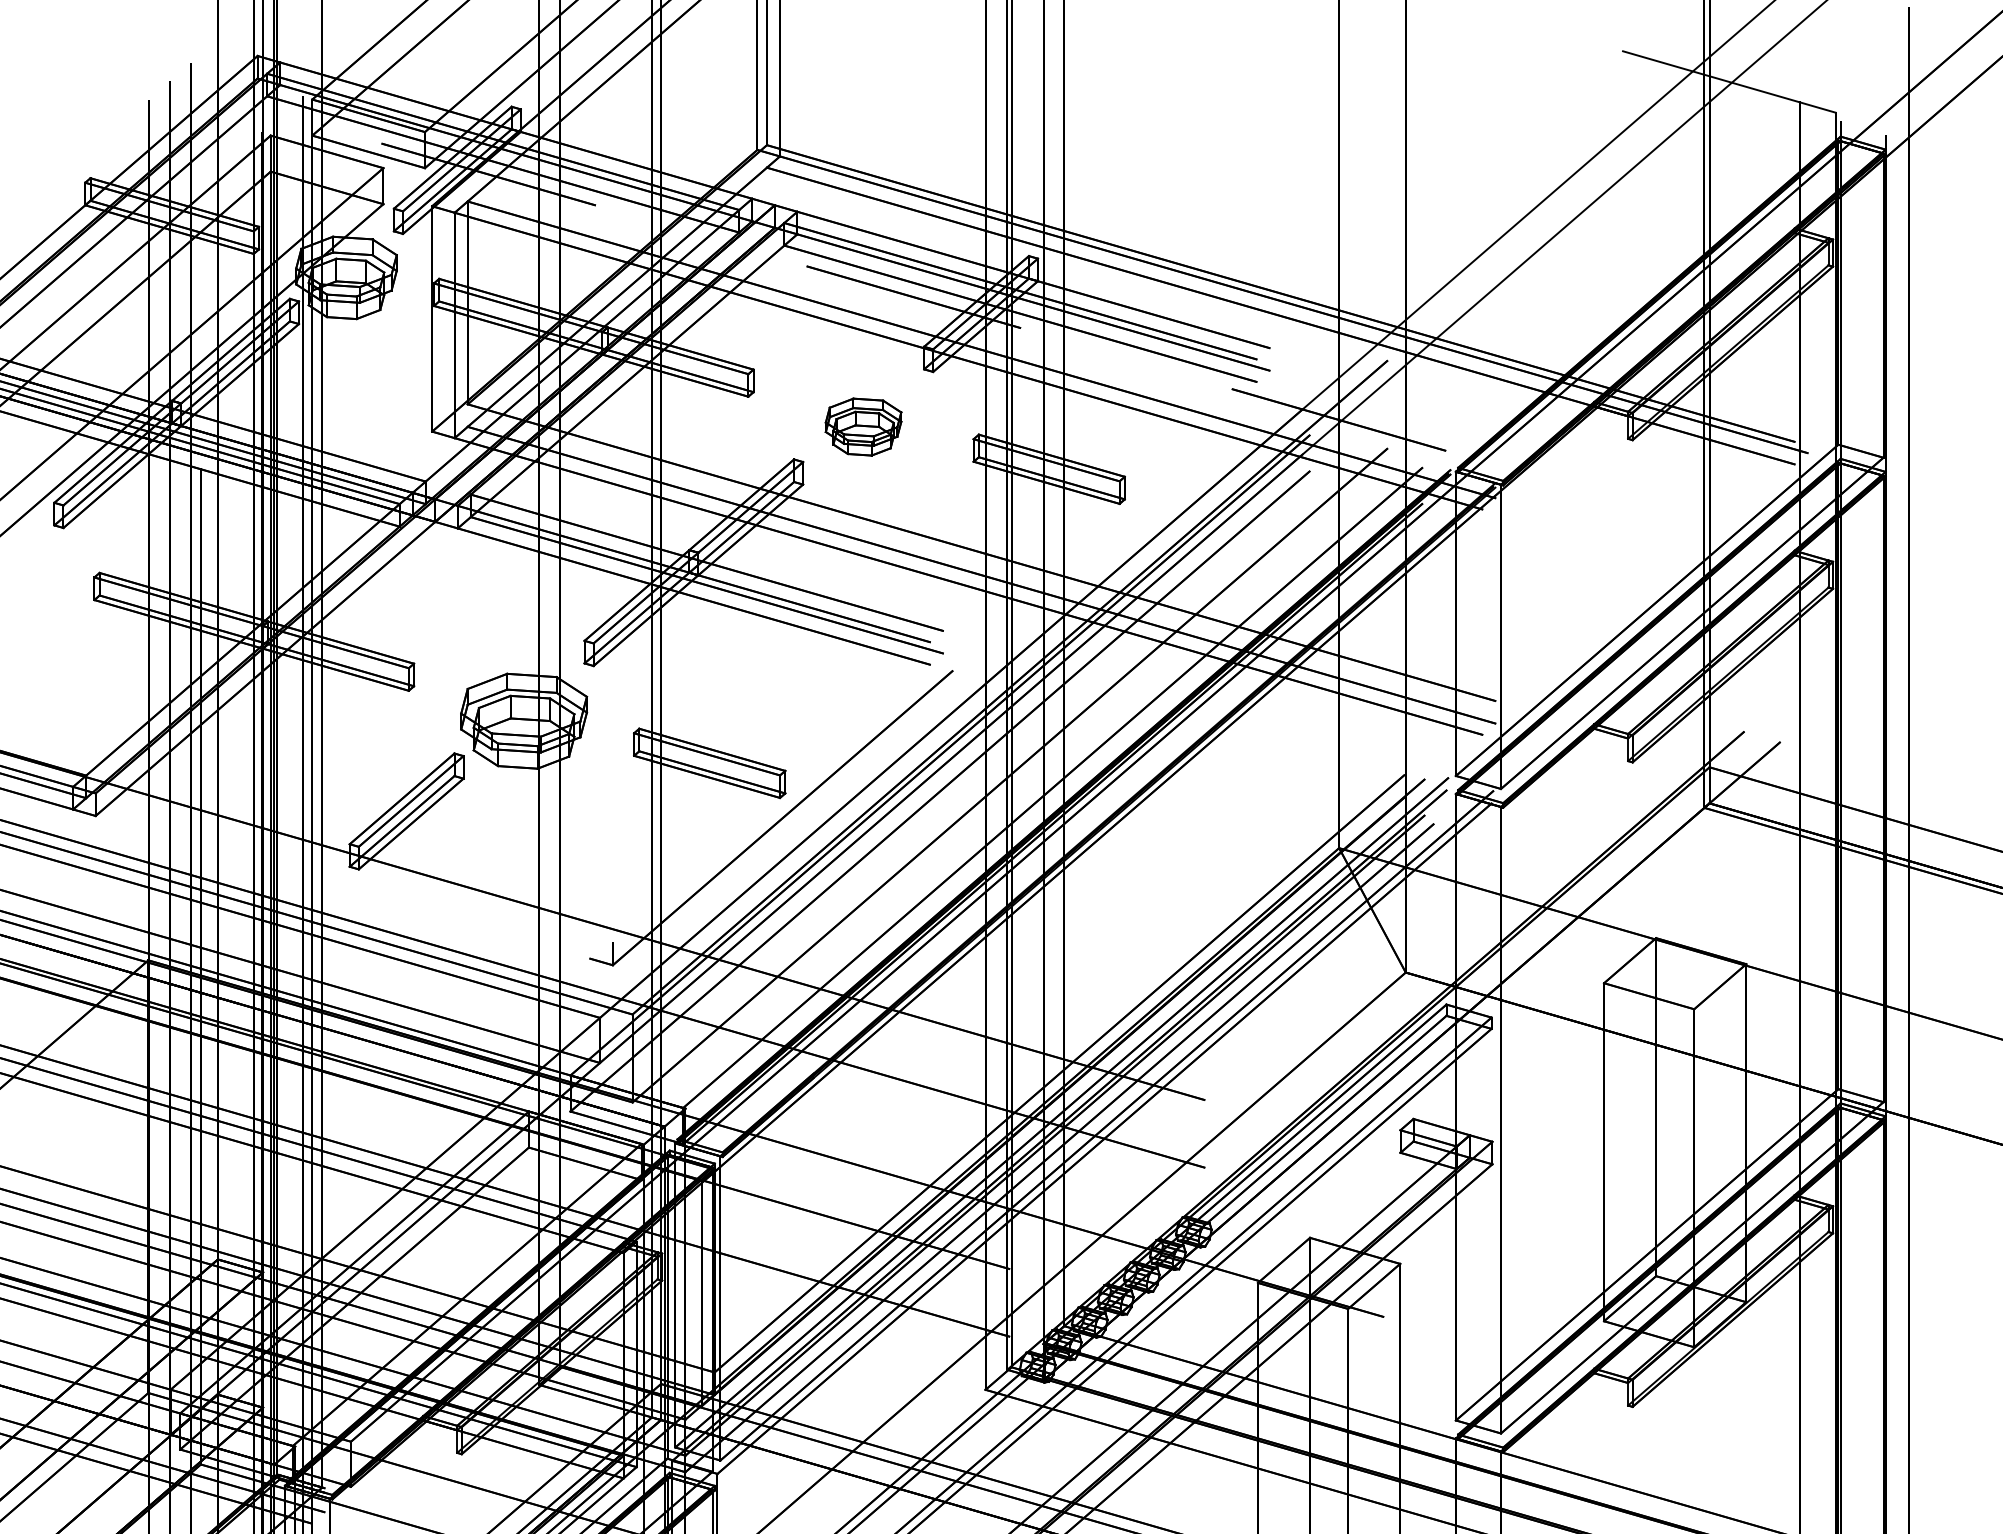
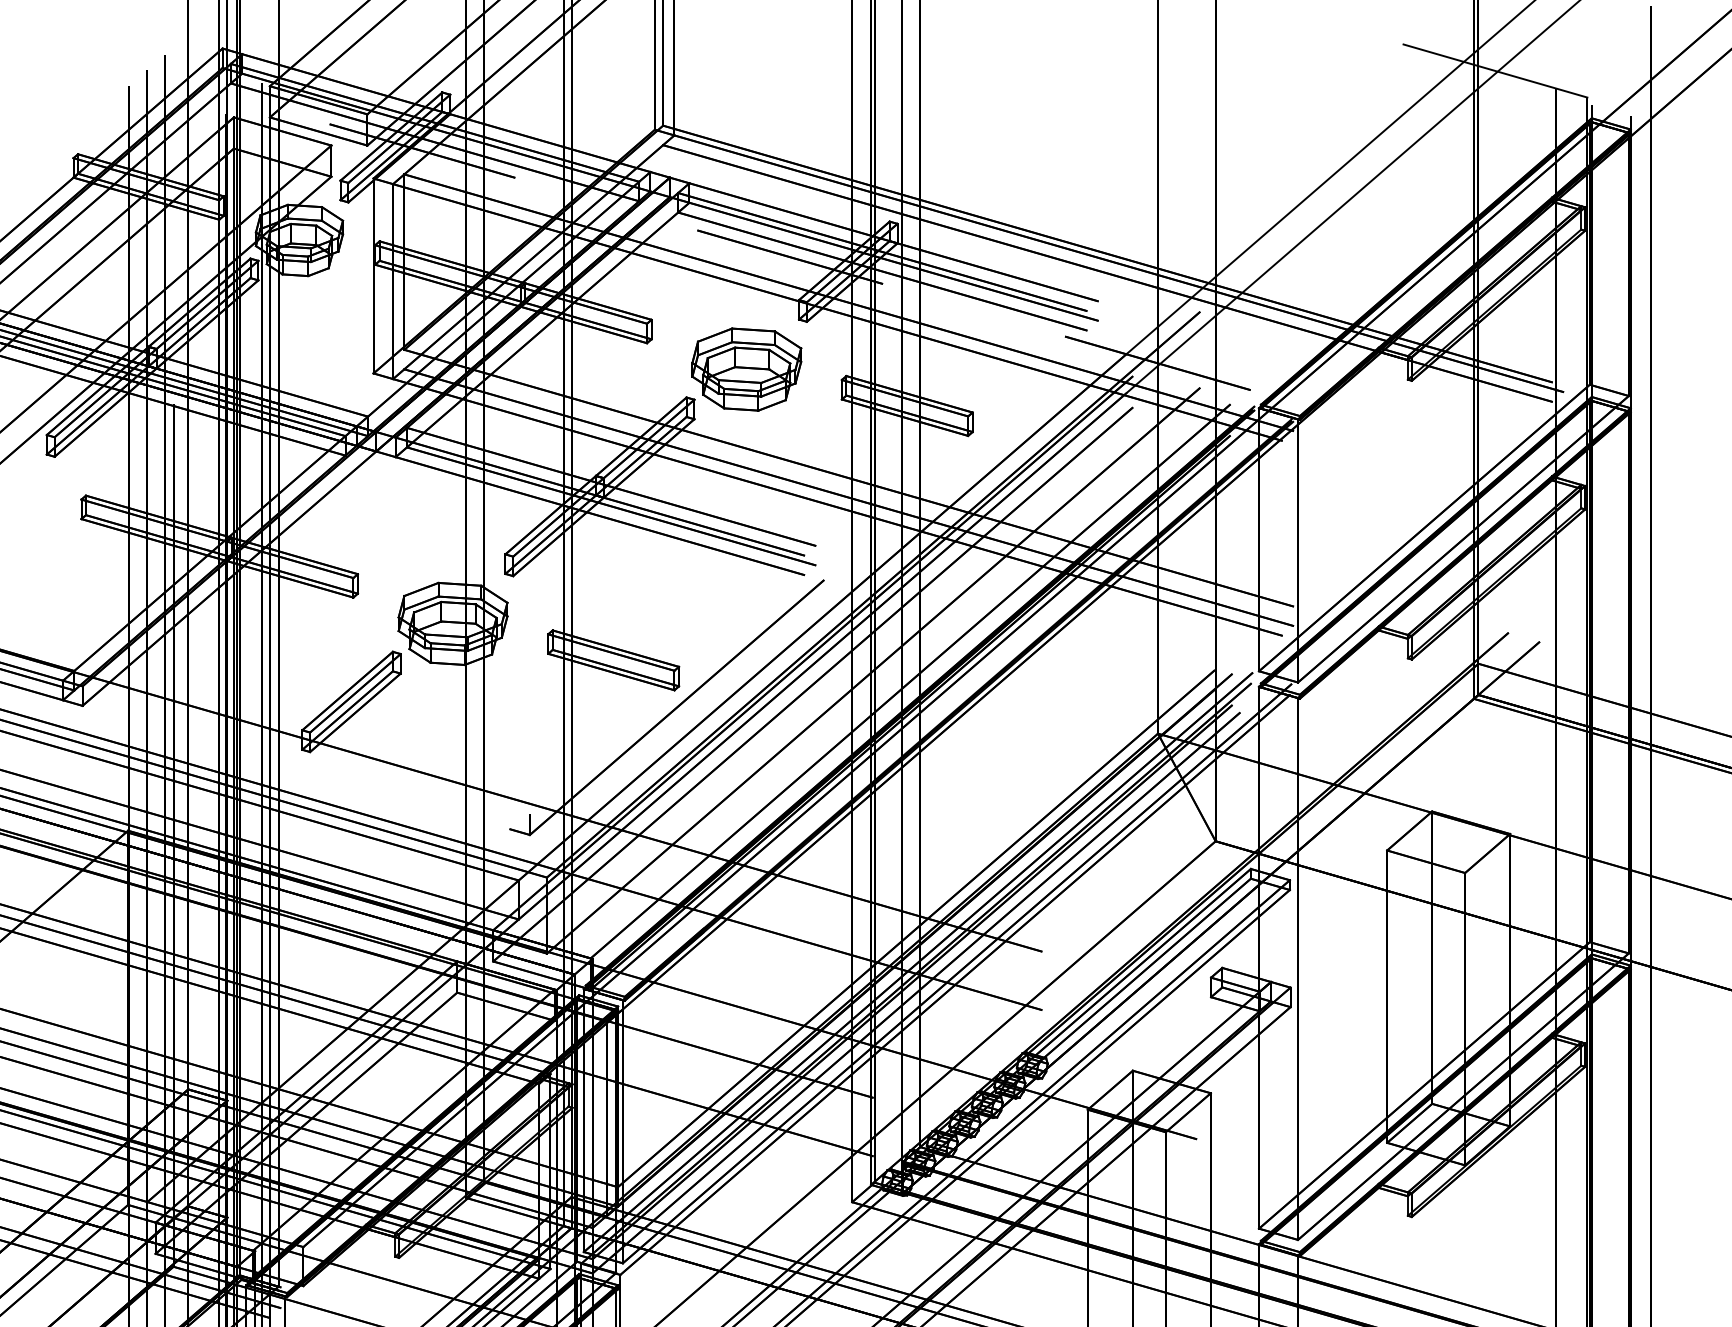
part: (863, 426) -> (746, 369), size x1.67

